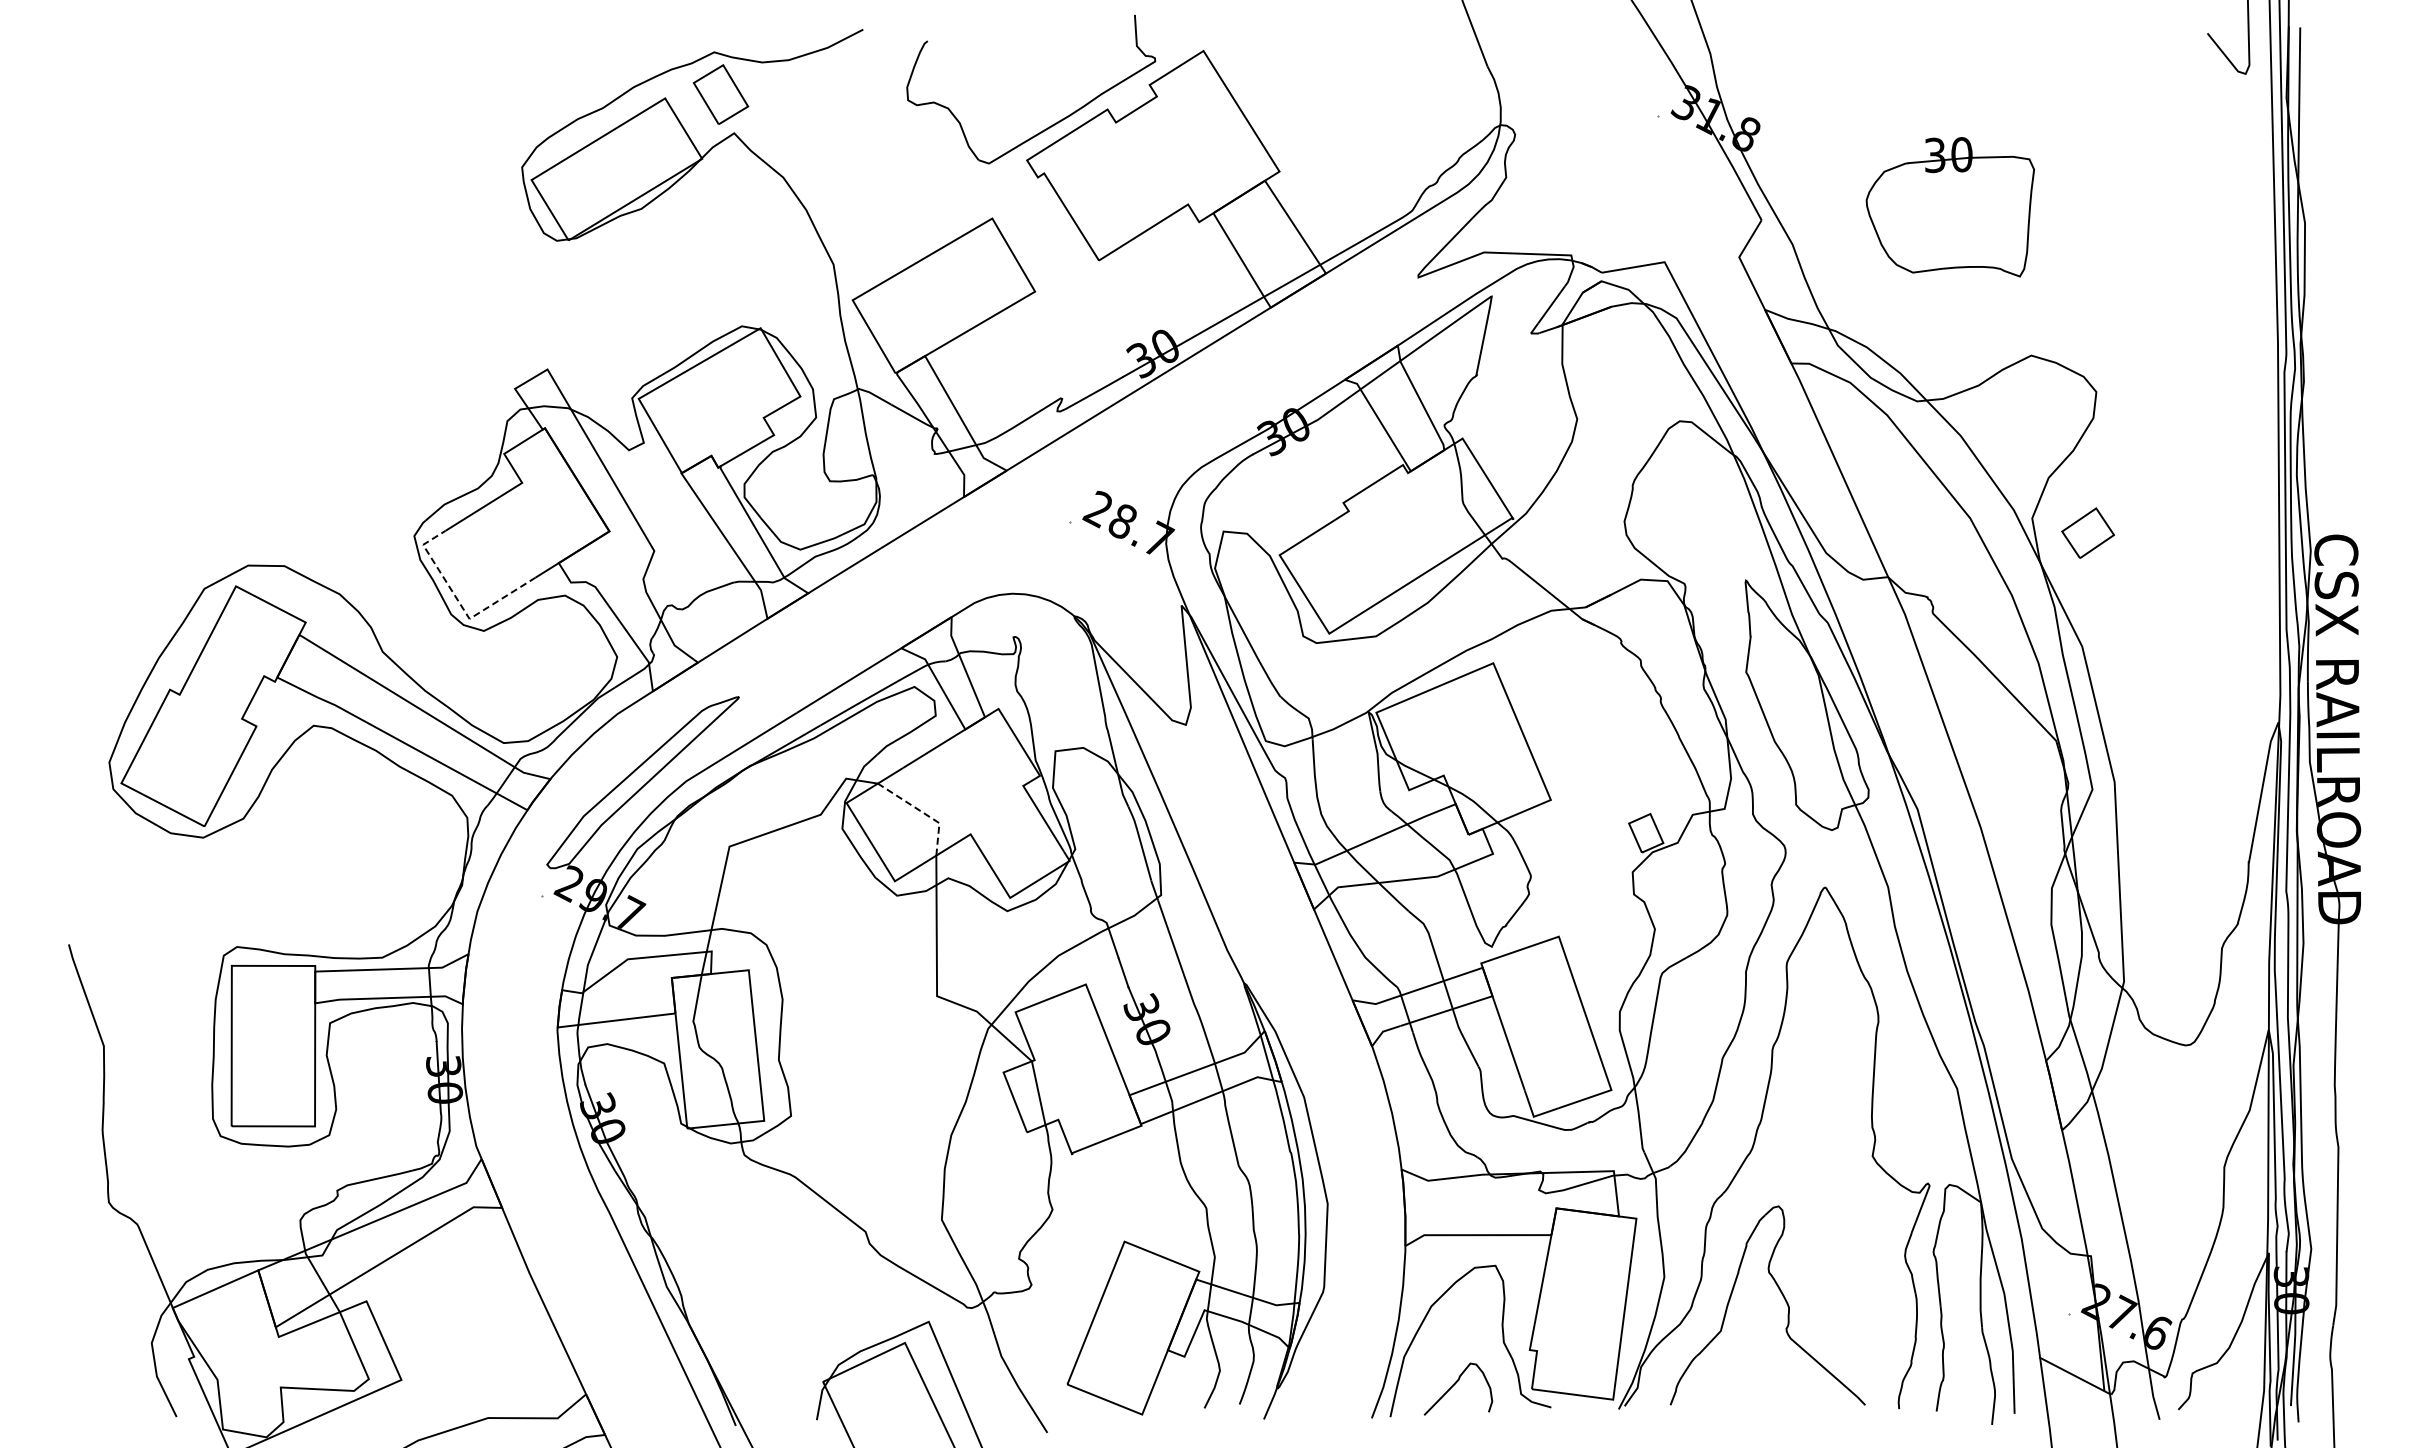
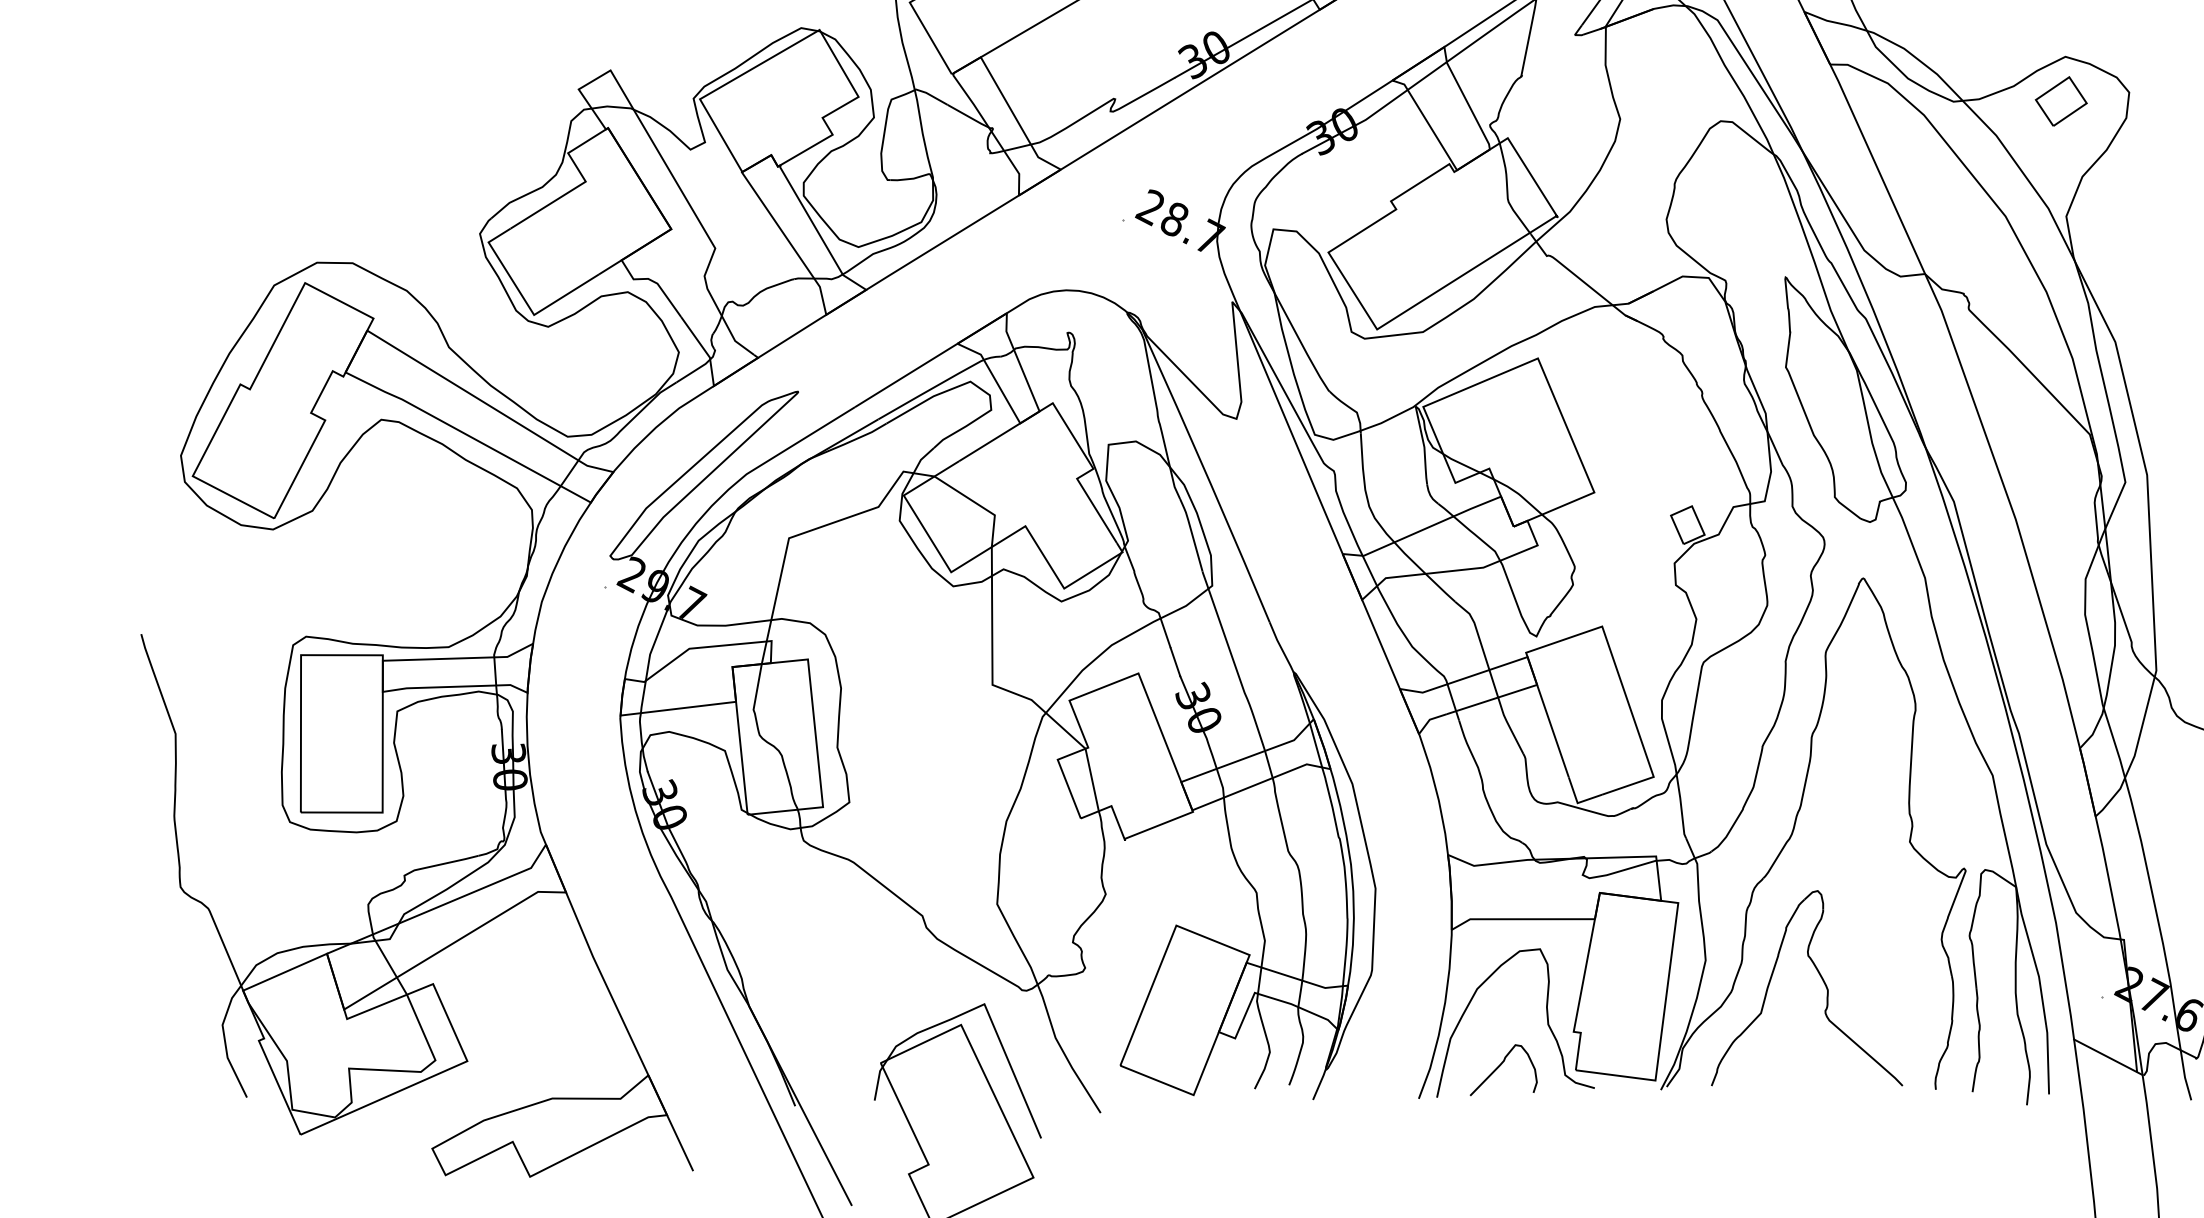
part: (2088, 532) -> (2061, 100), moved
line: (460, 603) -> (525, 299), dashed -> solid
line: (922, 812) -> (978, 504), dashed -> solid

